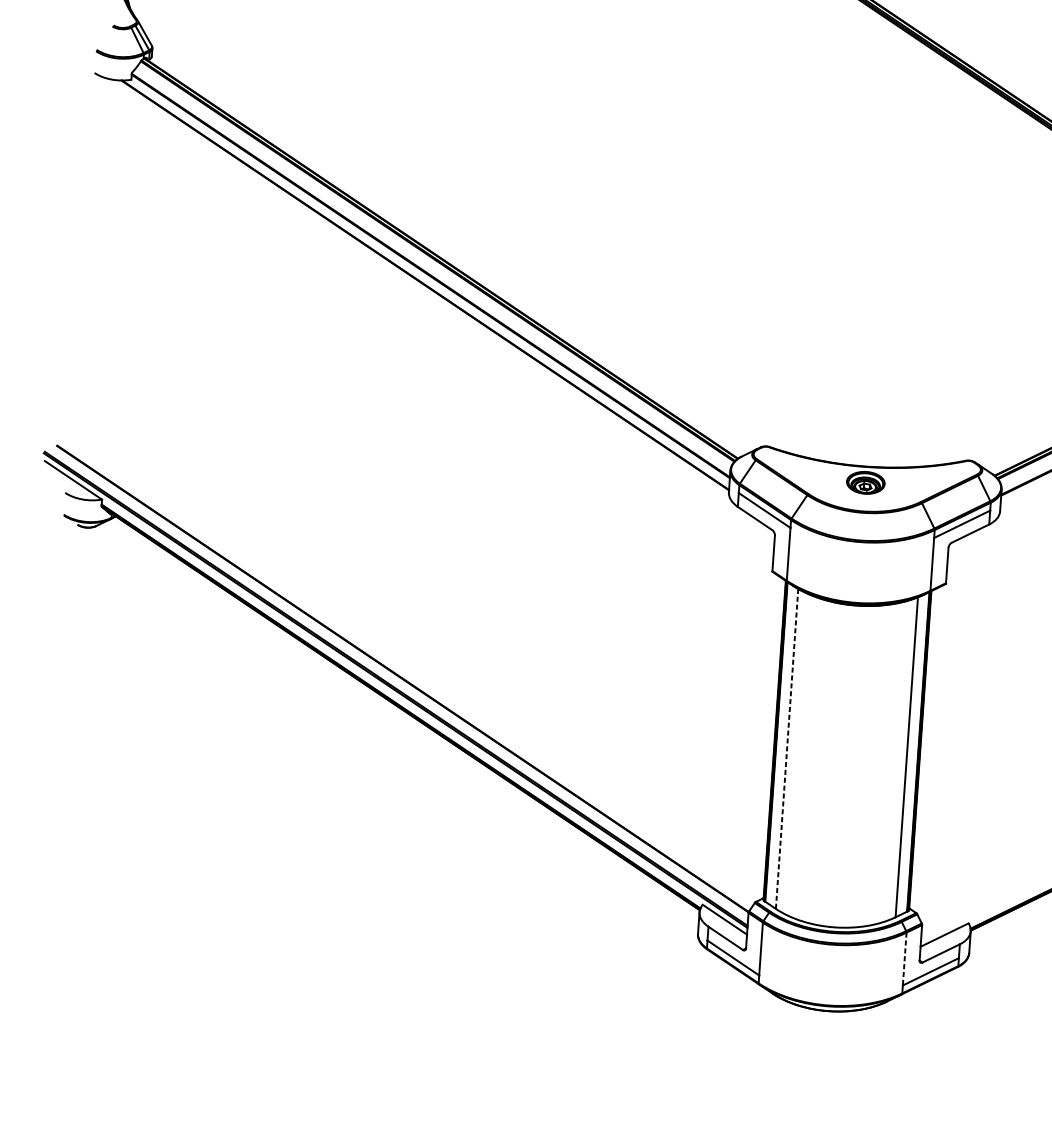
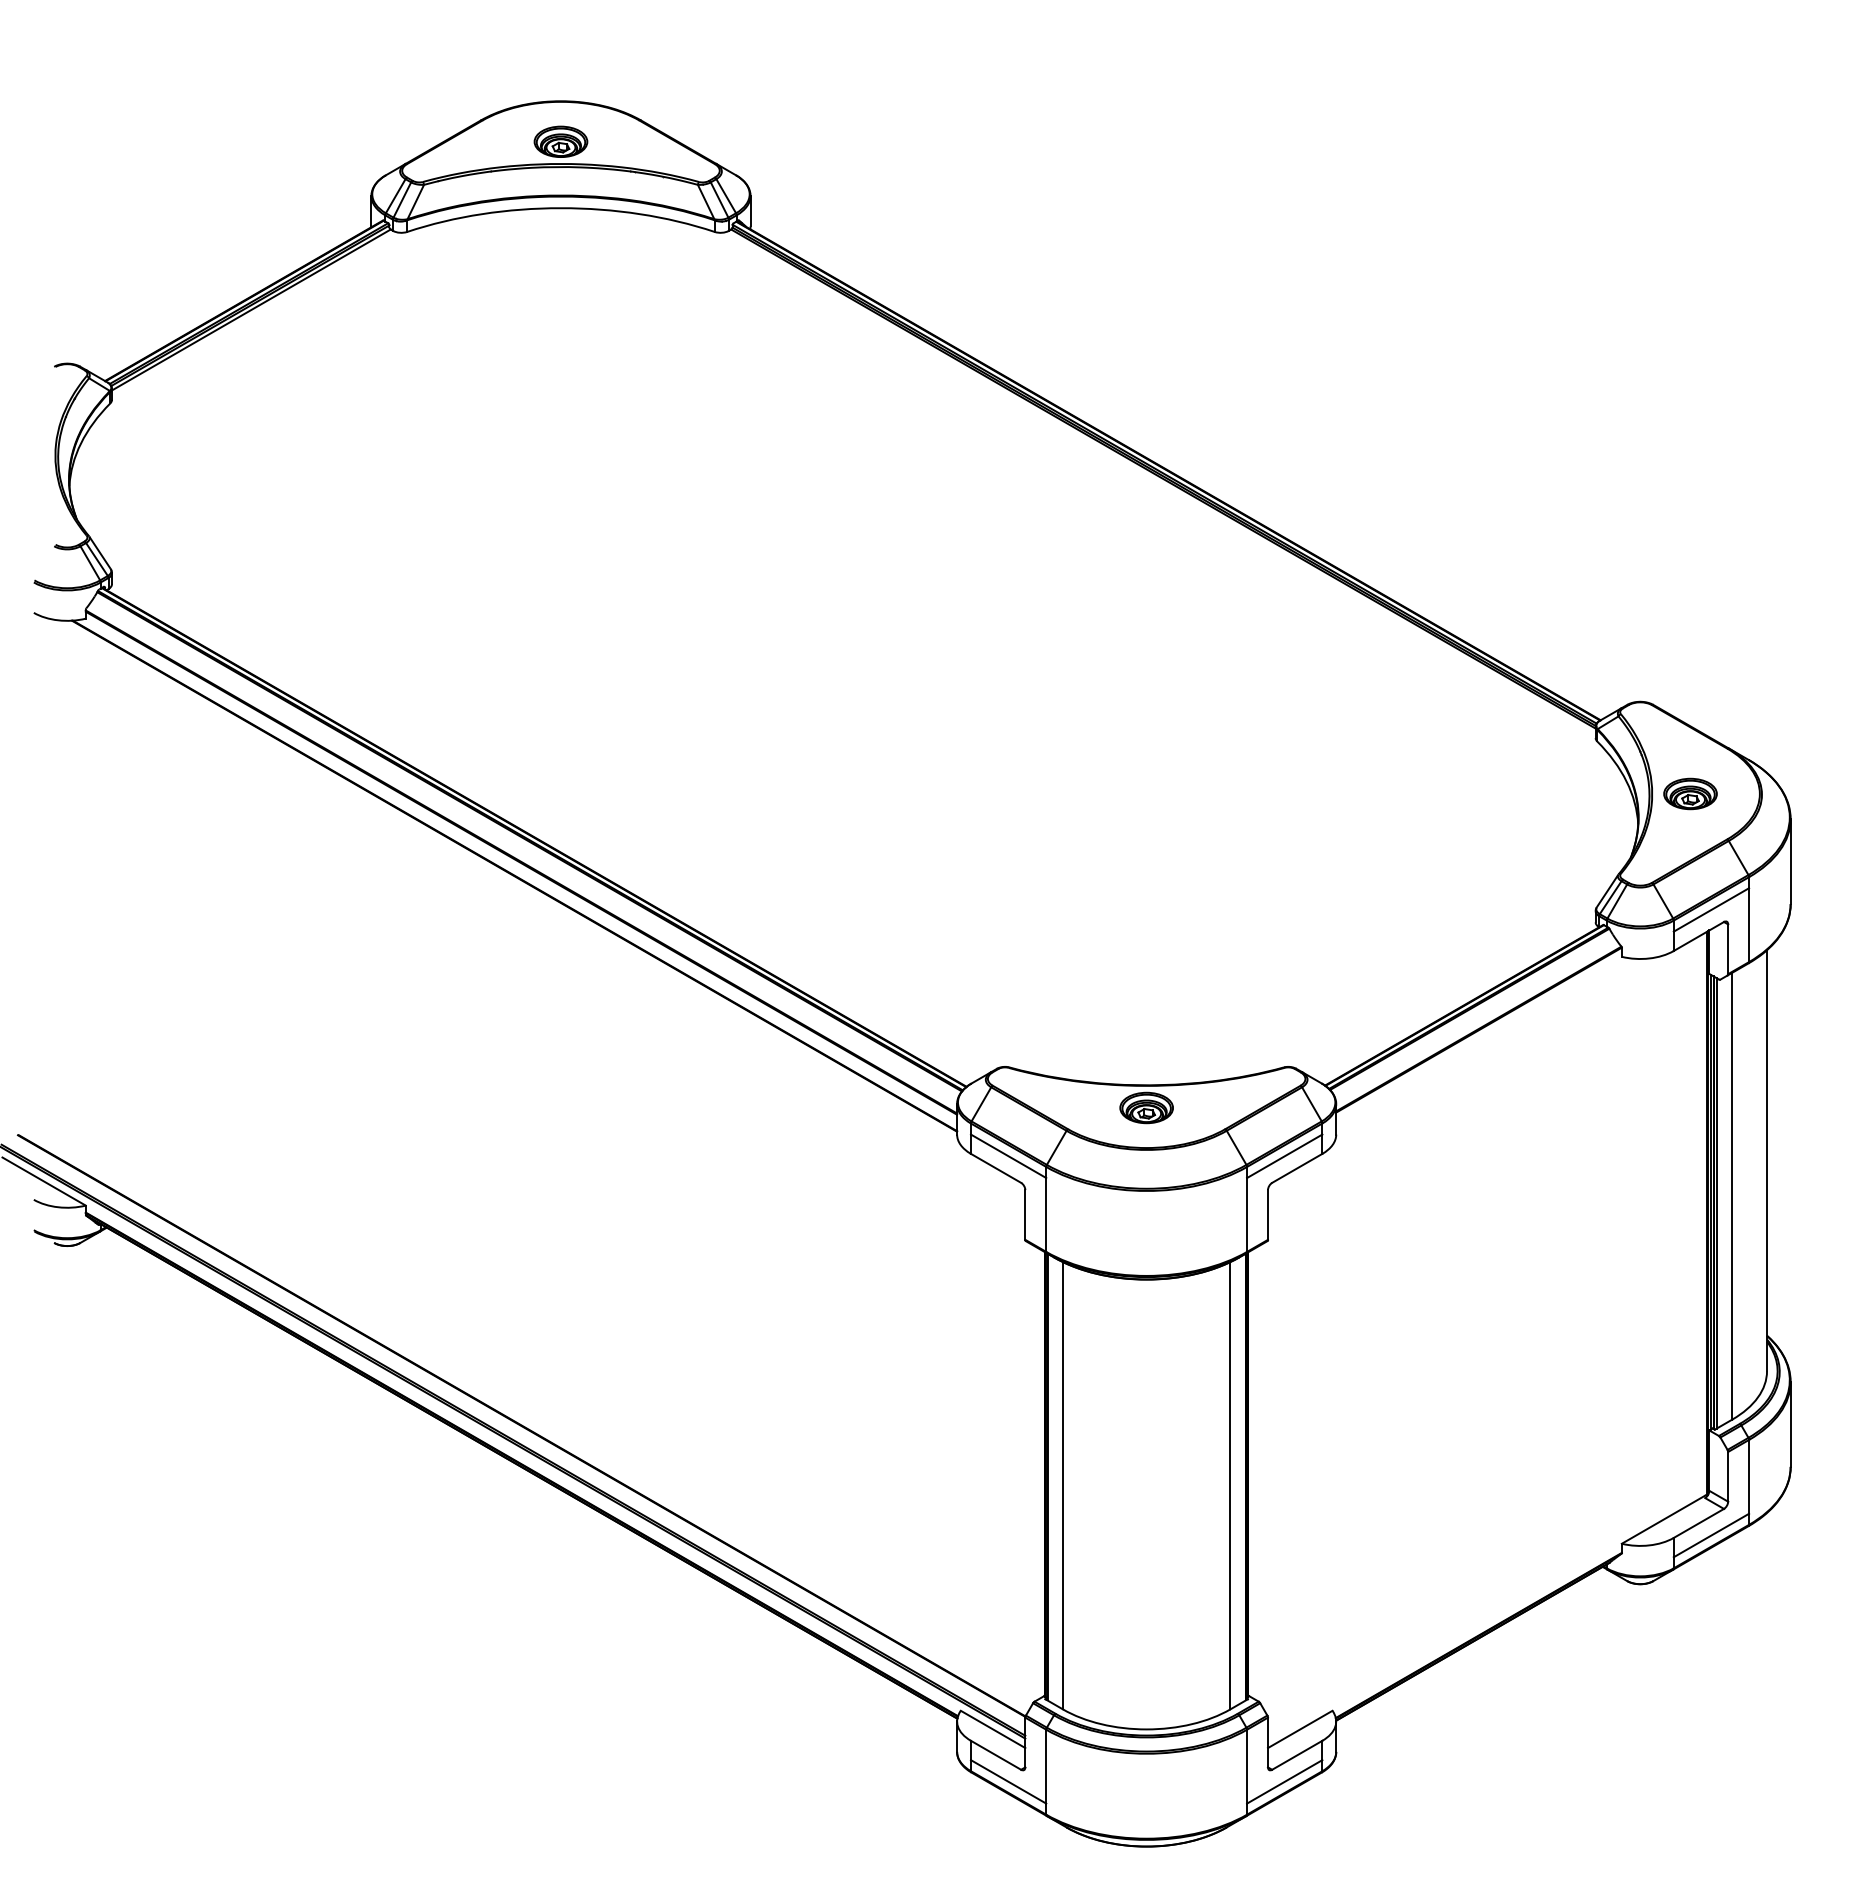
line: (787, 748) -> (1063, 1485), dashed -> solid
line: (905, 958) -> (1247, 1766), dashed -> solid

